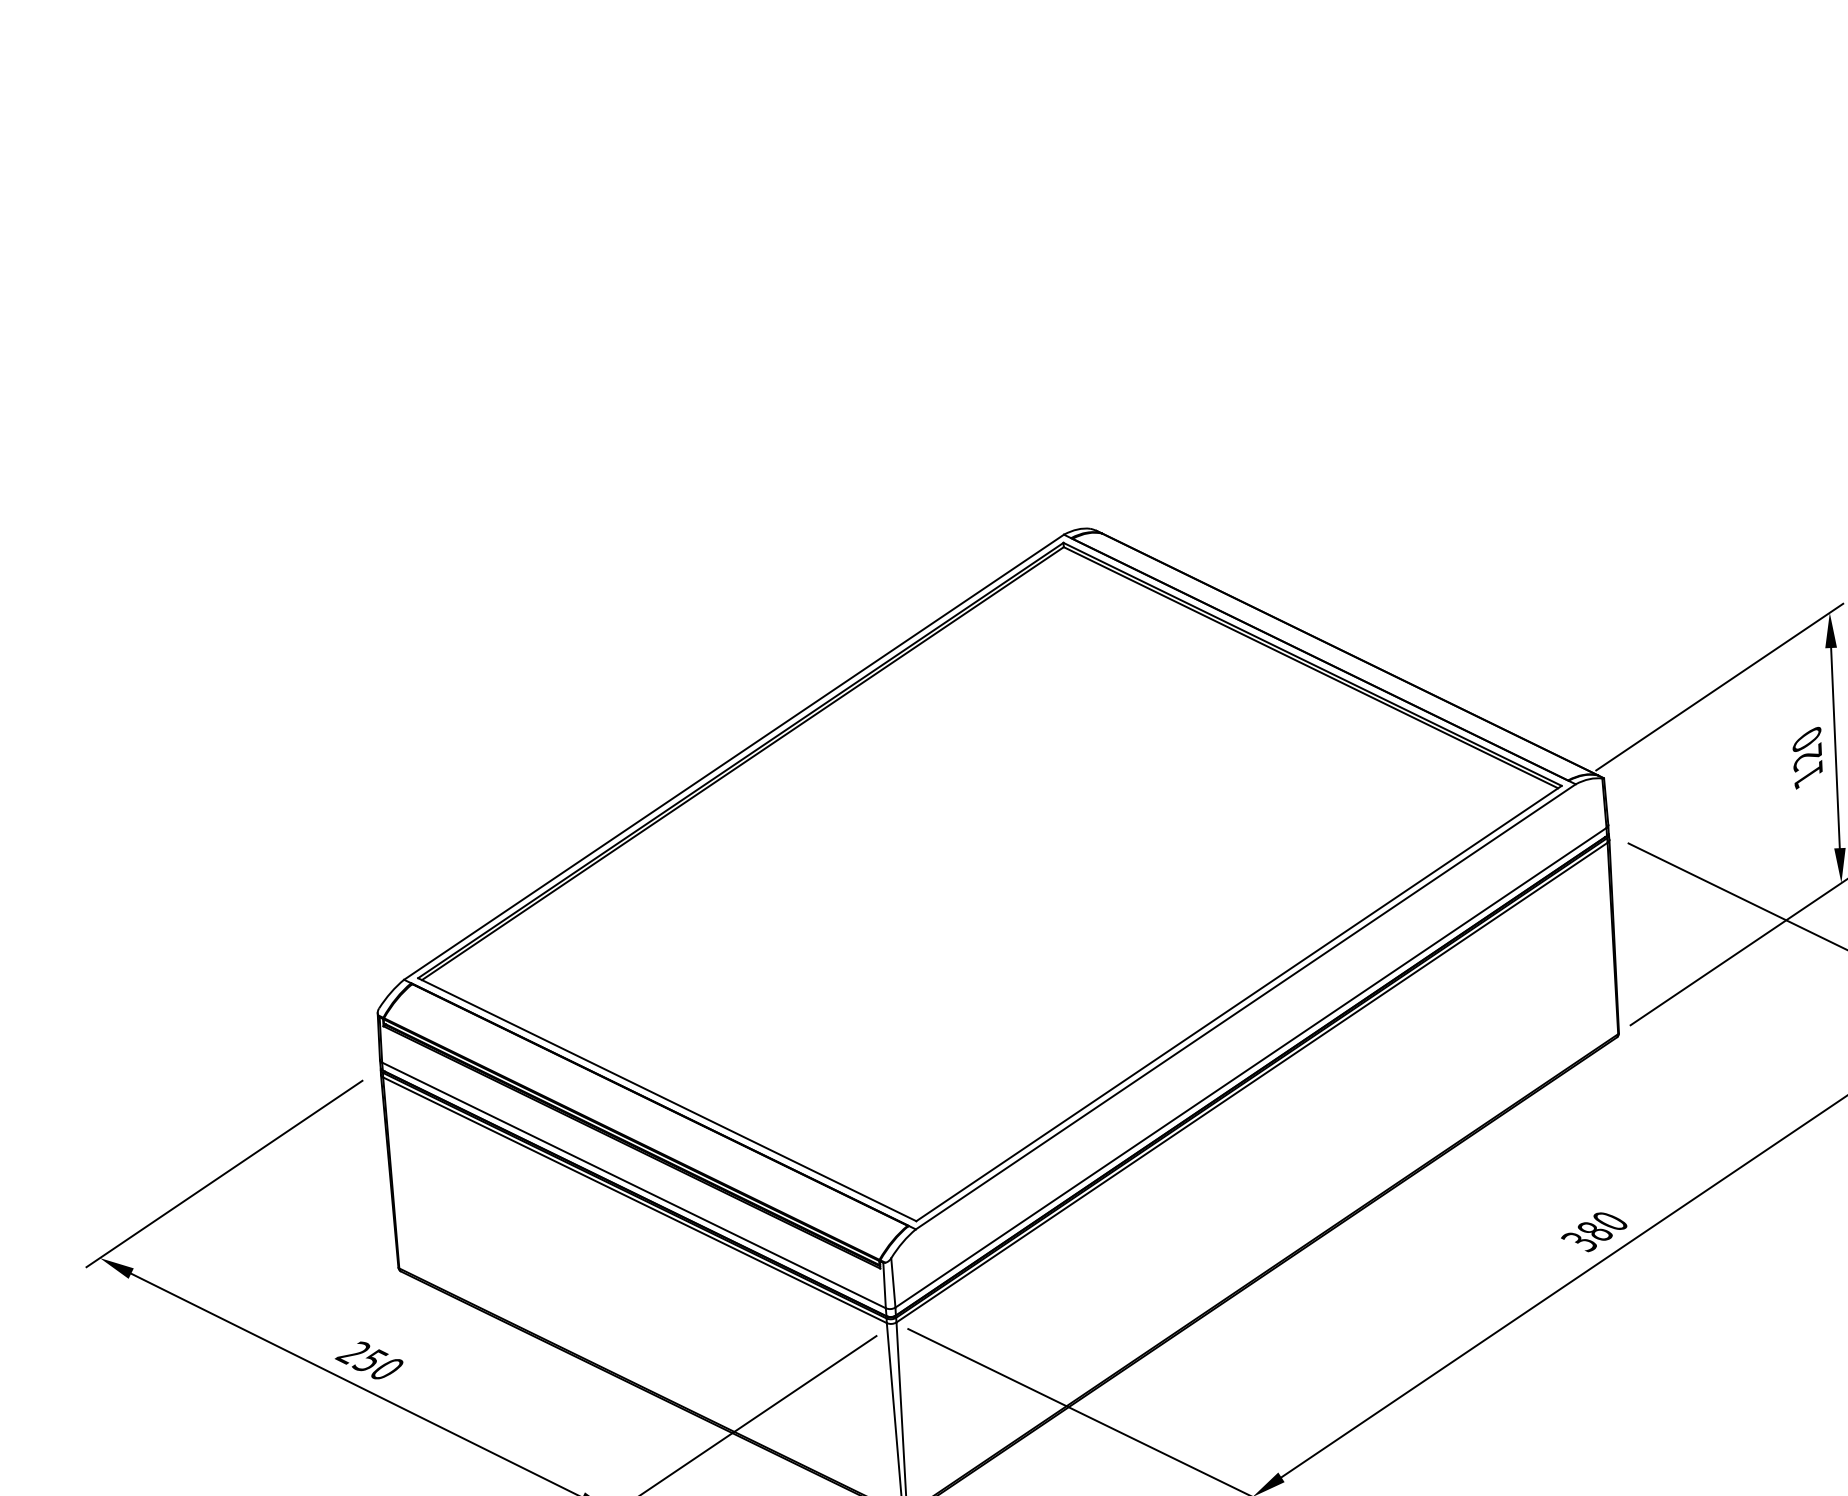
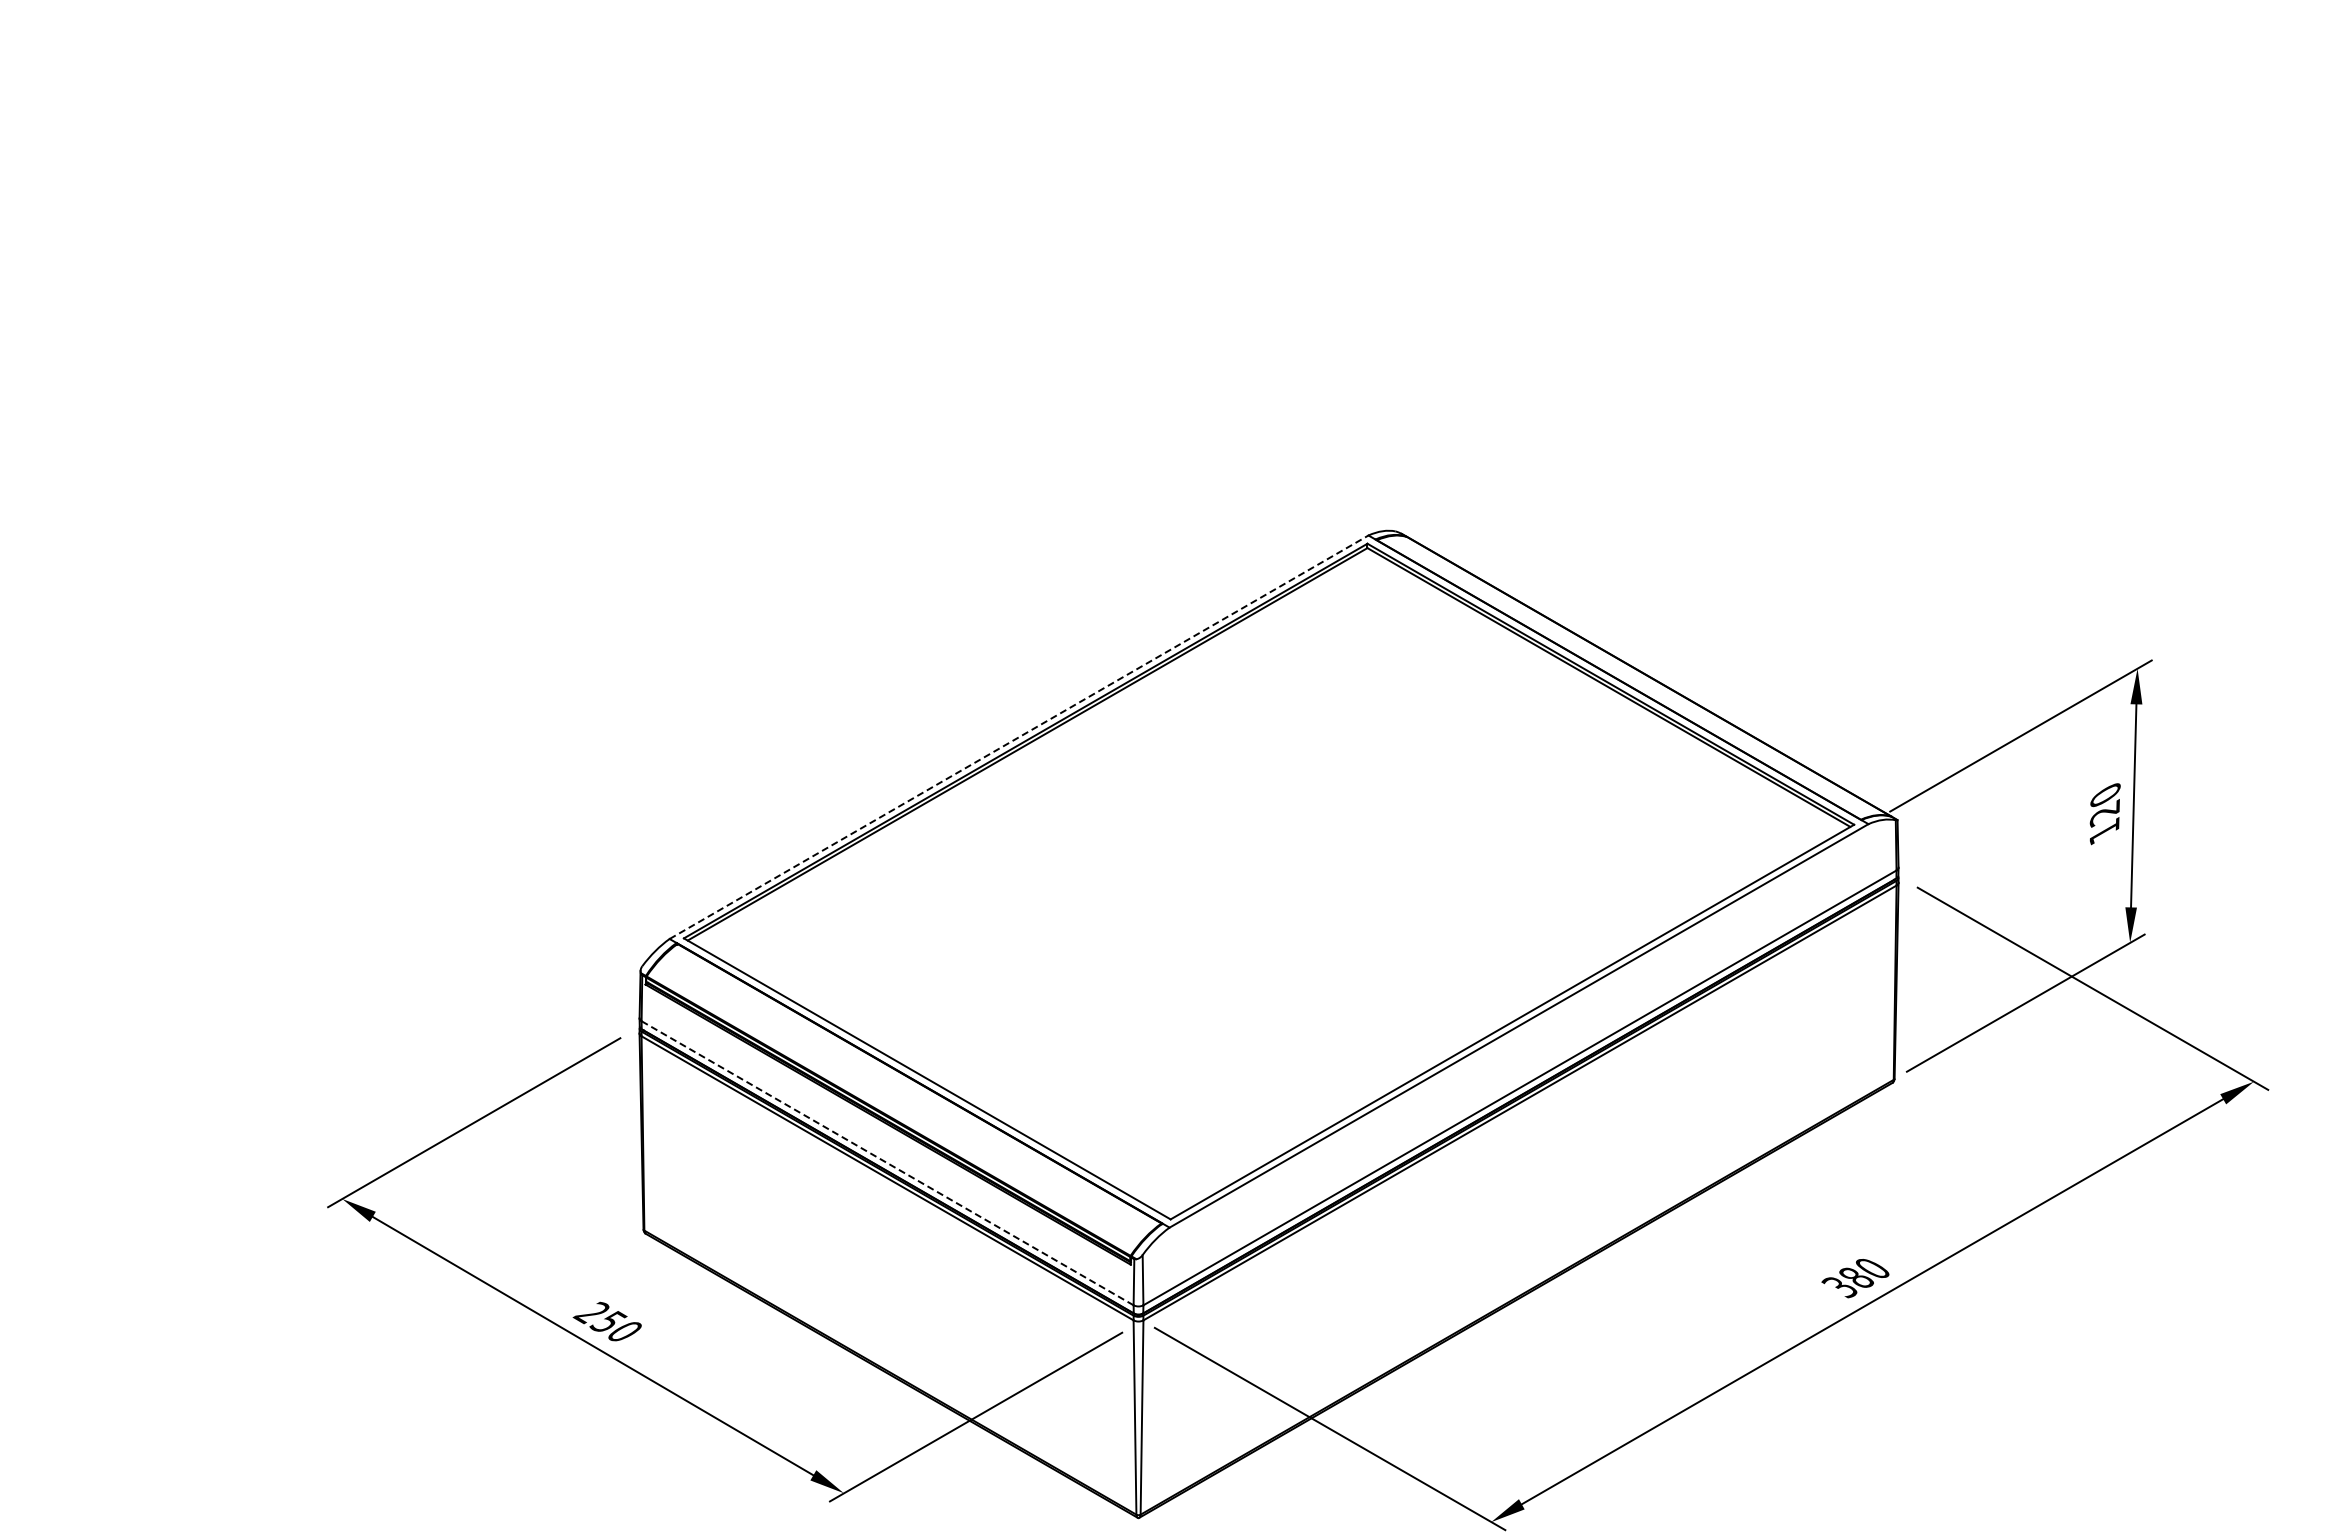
line: (734, 756) -> (1019, 736), solid -> dashed
line: (633, 1185) -> (887, 1163), solid -> dashed

